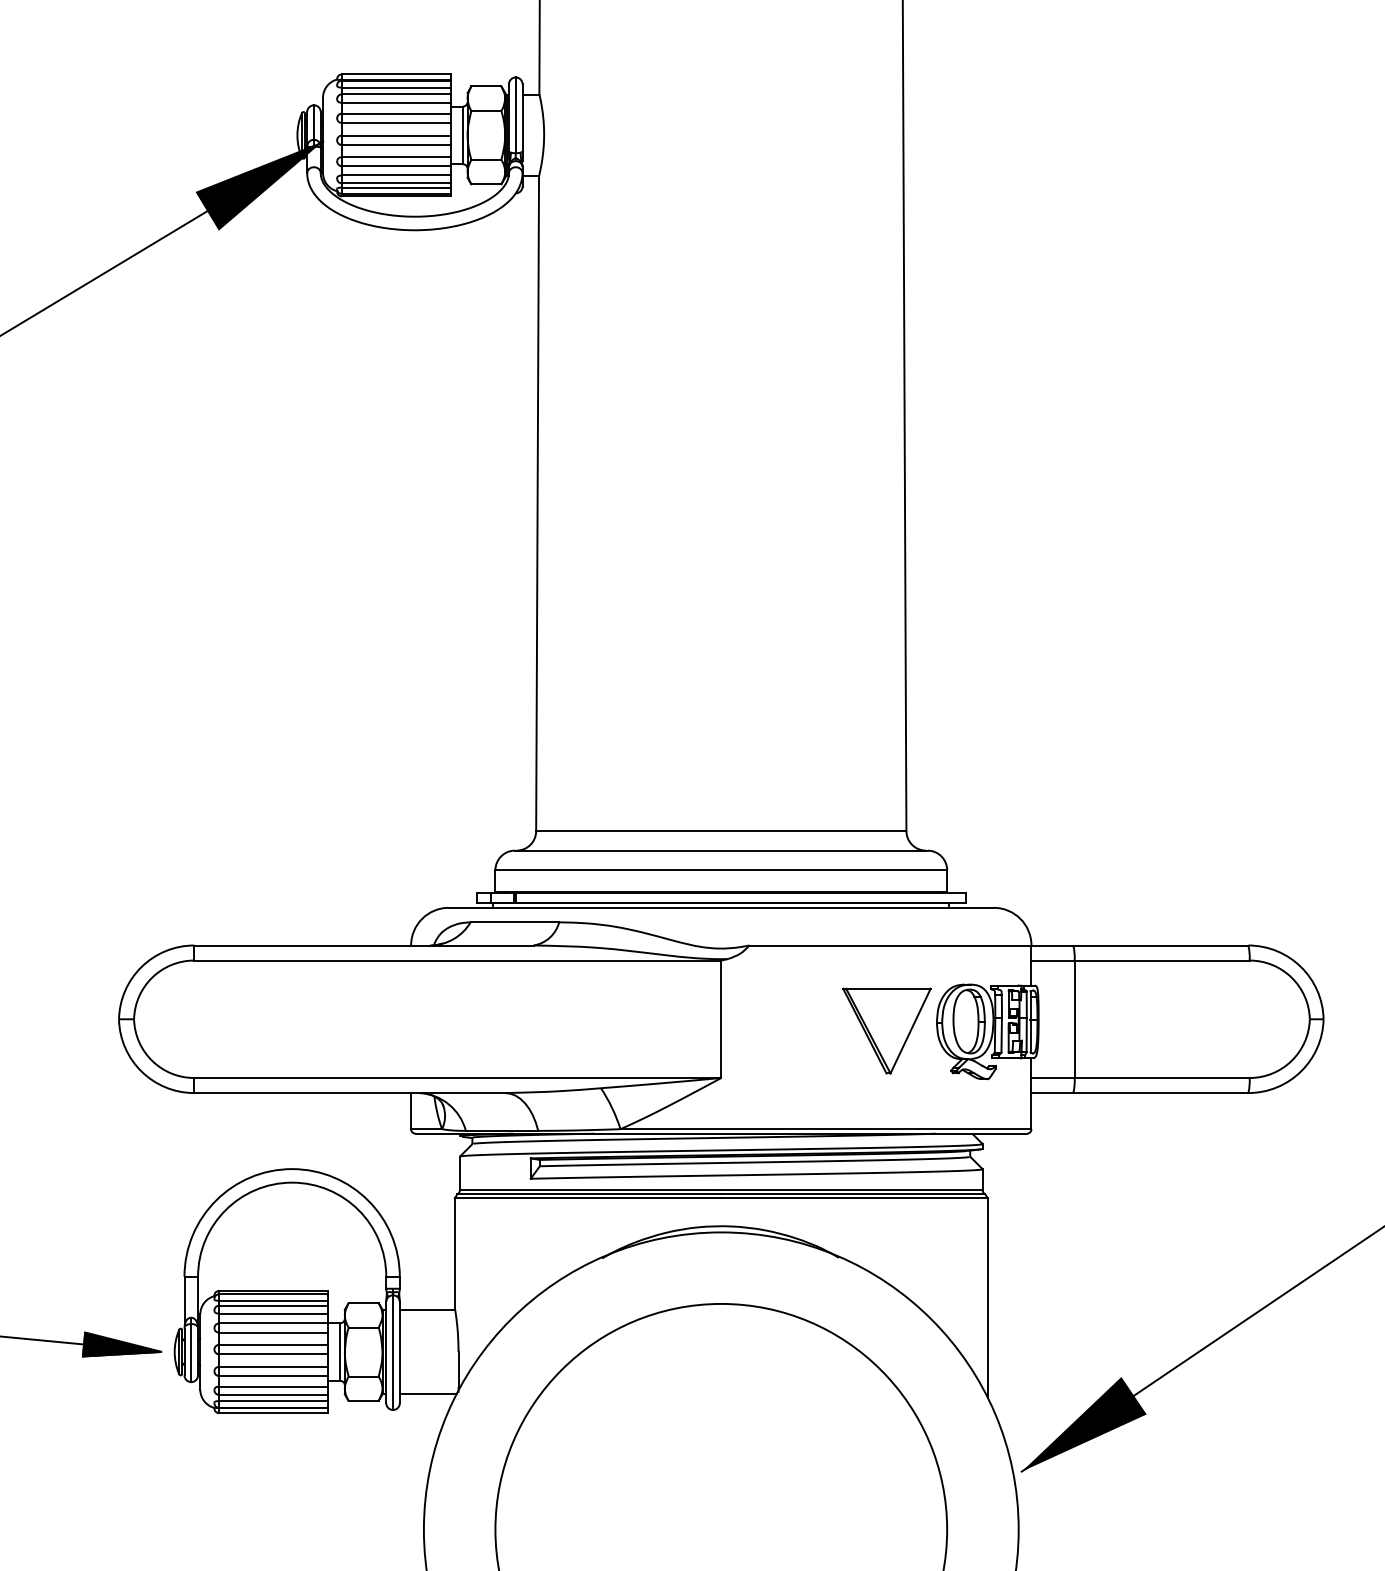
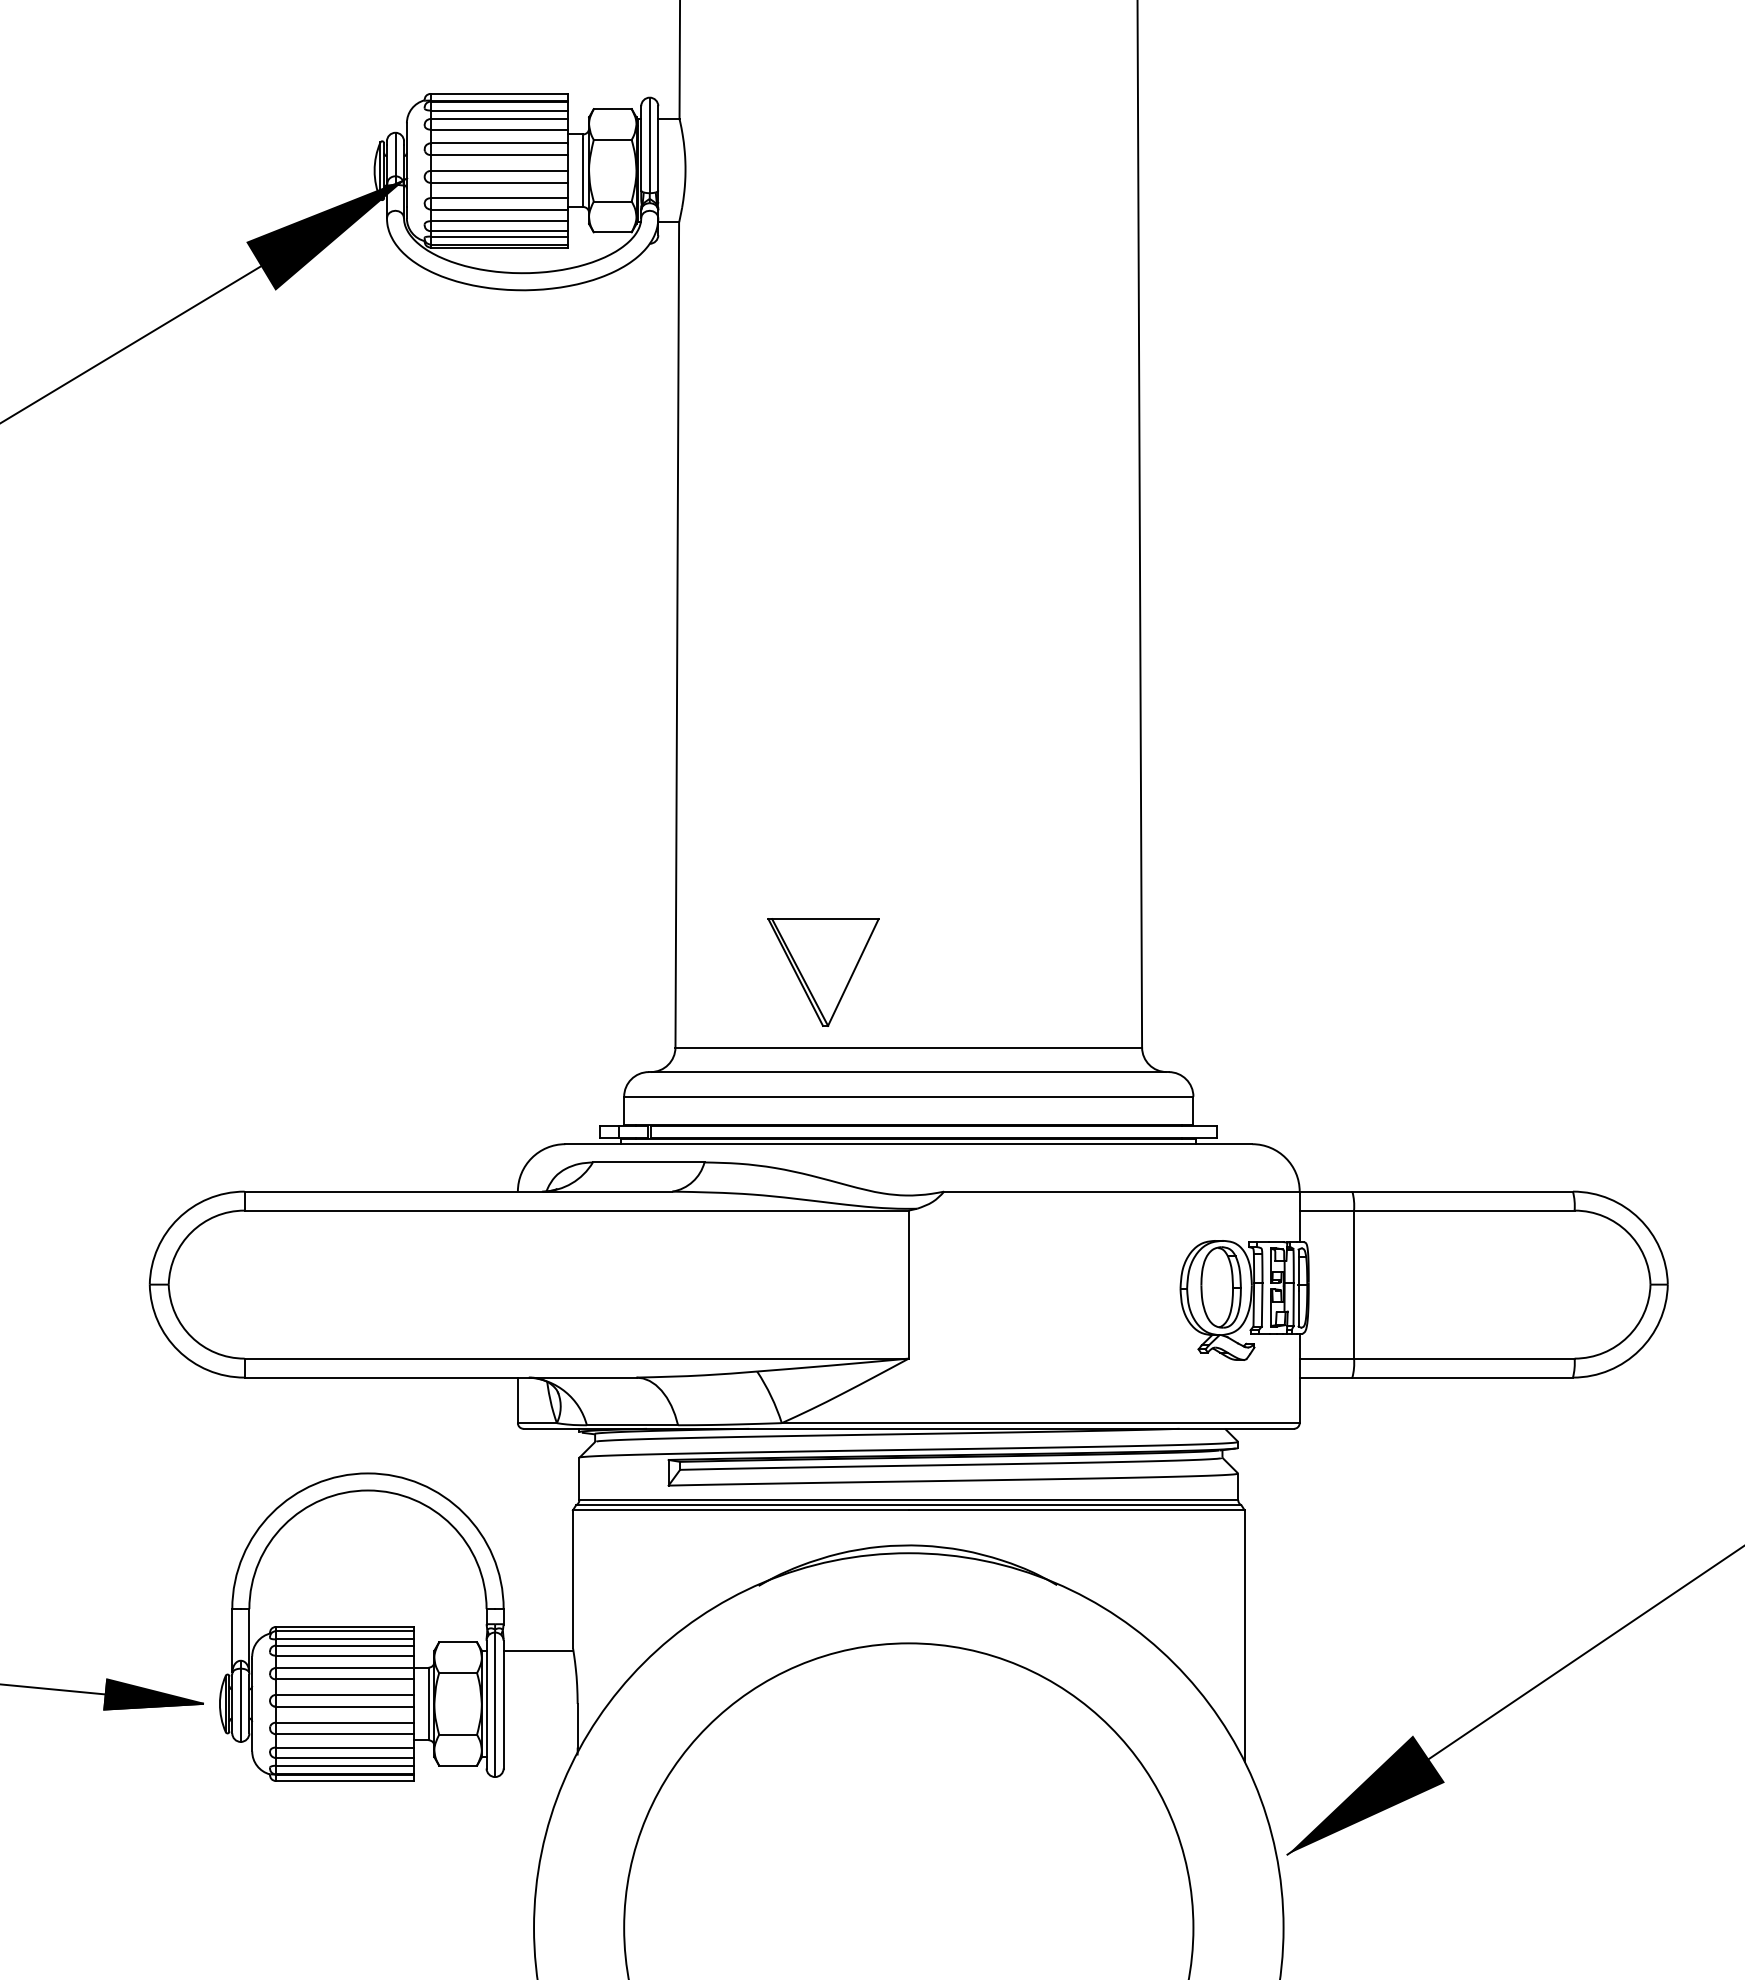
part: (886, 1031) -> (823, 972), moved
line: (428, 1394) -> (539, 1757), removed

